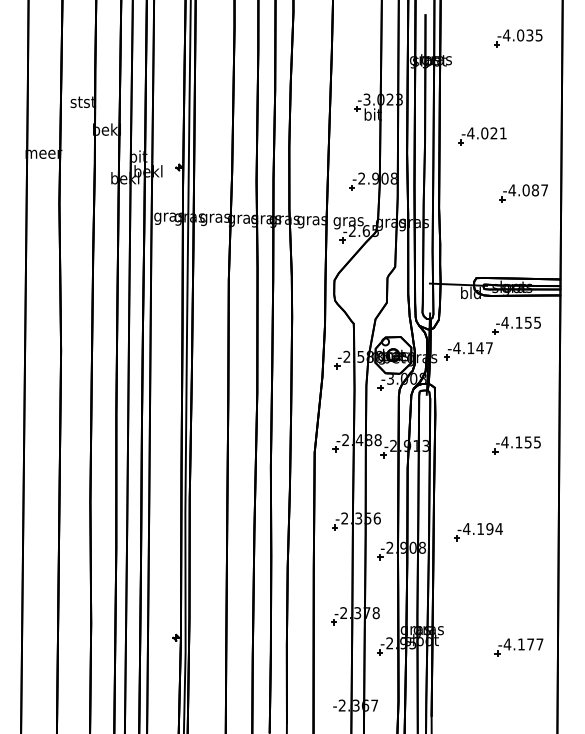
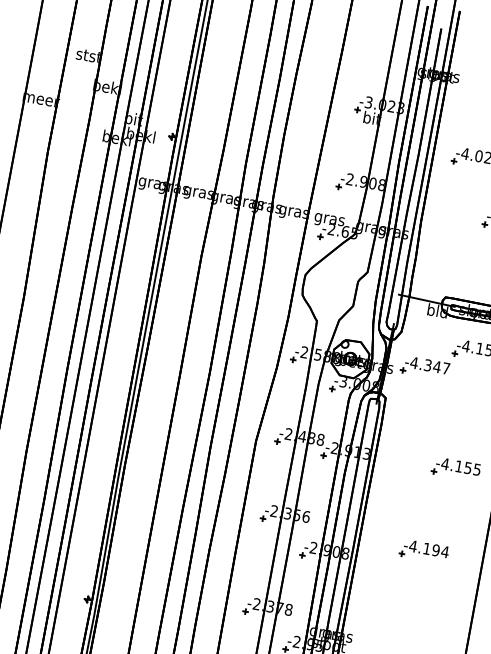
text: (470, 348) -> (427, 365), -4.147 -> -4.347
part: (478, 532) -> (424, 551), moved

